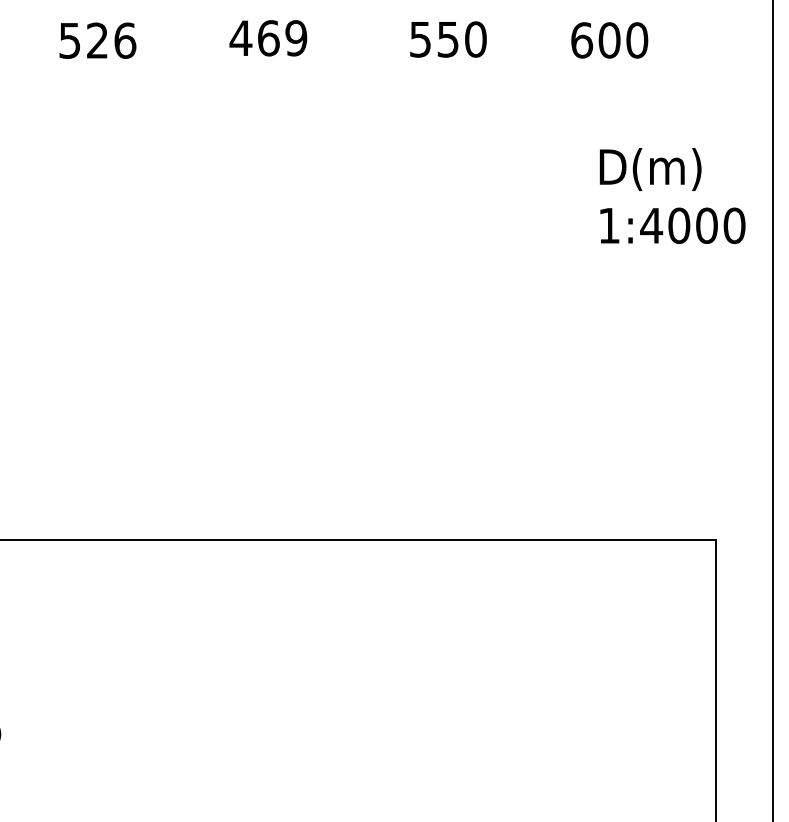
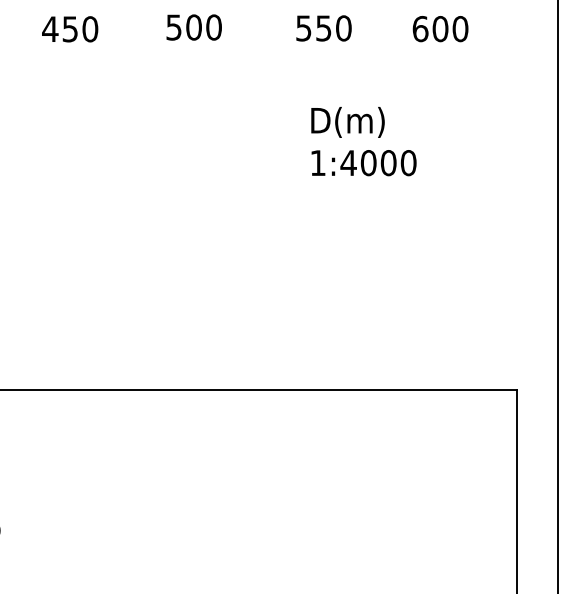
text: (268, 38) -> (193, 27), 469 -> 500
text: (97, 40) -> (70, 29), 526 -> 450
text: (672, 195) -> (363, 141), moved

